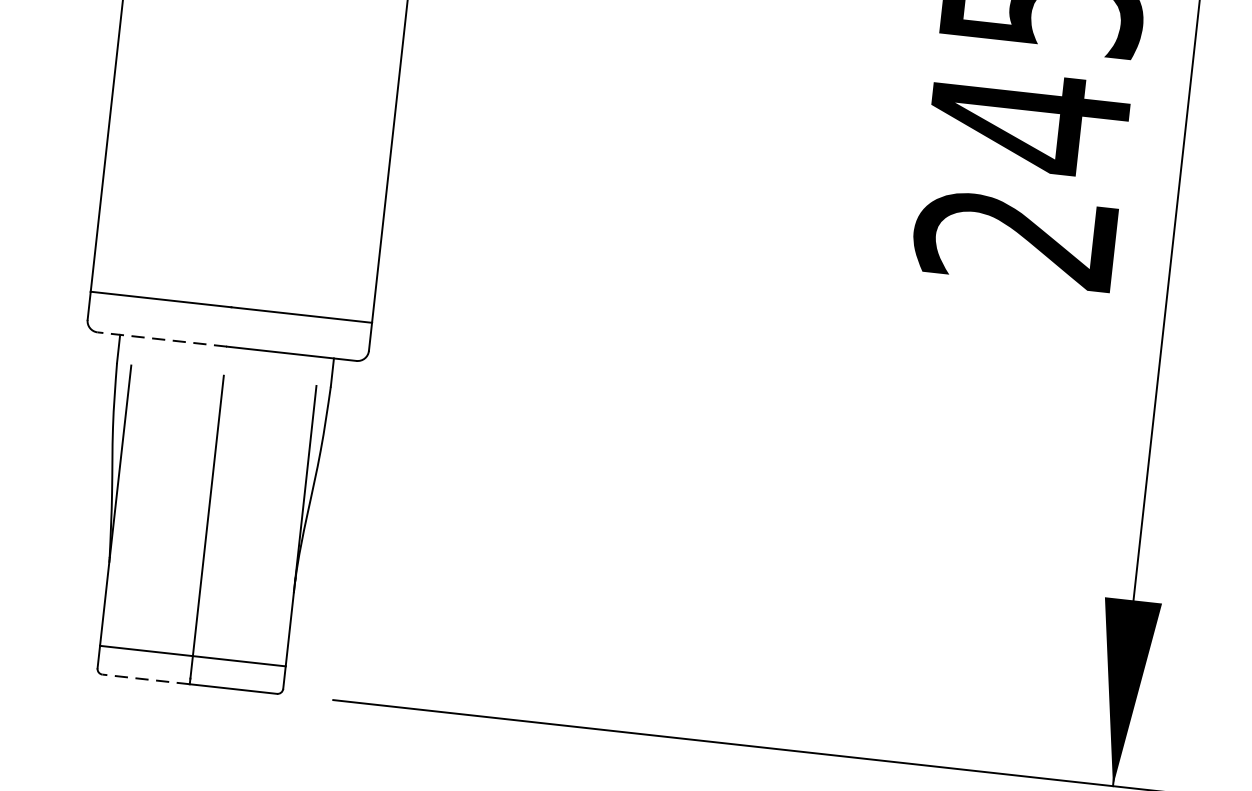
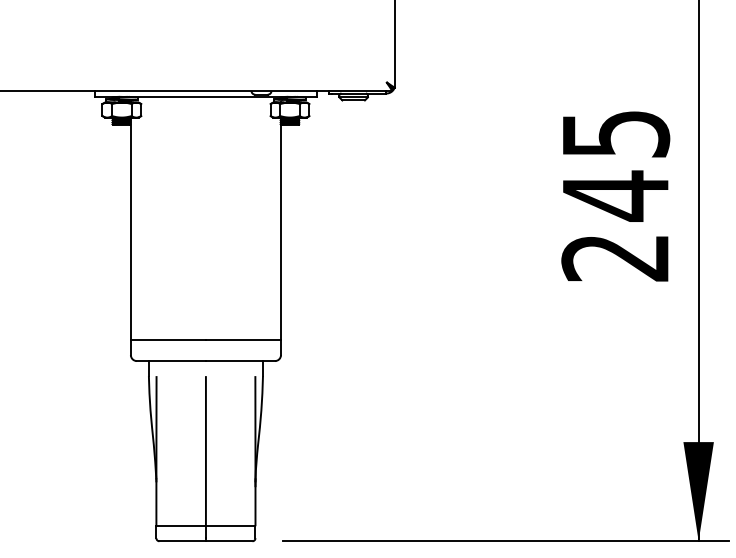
line: (162, 340) -> (171, 361), dashed -> solid
line: (145, 679) -> (182, 541), dashed -> solid

